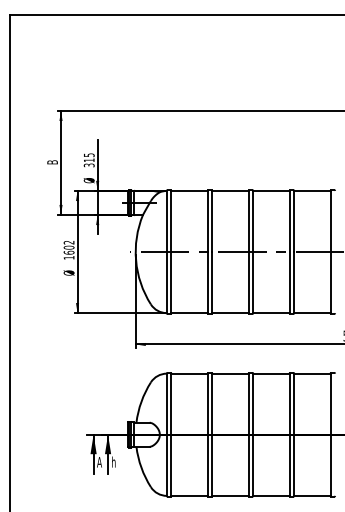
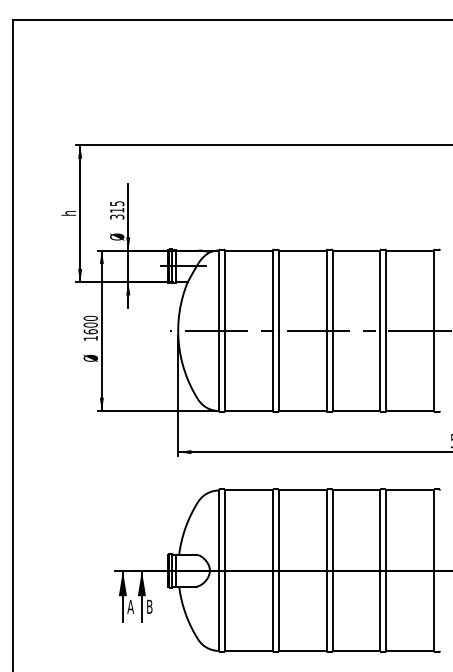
text: (52, 162) -> (68, 213), B -> h
text: (68, 242) -> (89, 318), 1602 -> 1600
text: (114, 461) -> (150, 605), h -> B

